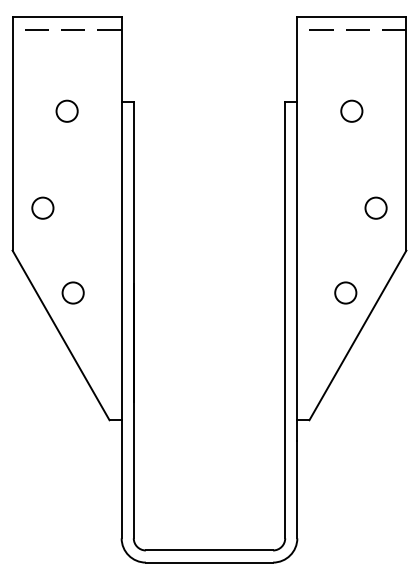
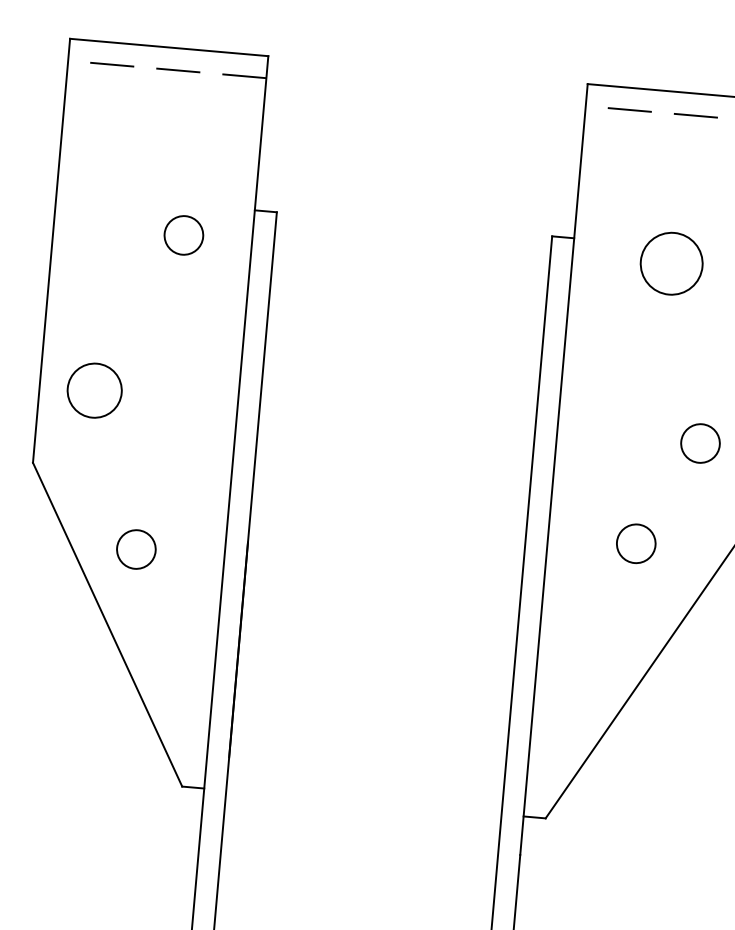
circle: (66, 110) -> (182, 233), moved
circle: (351, 110) -> (671, 261), size x1.6
circle: (42, 207) -> (94, 389), size x1.4
circle: (345, 292) -> (635, 542), moved

